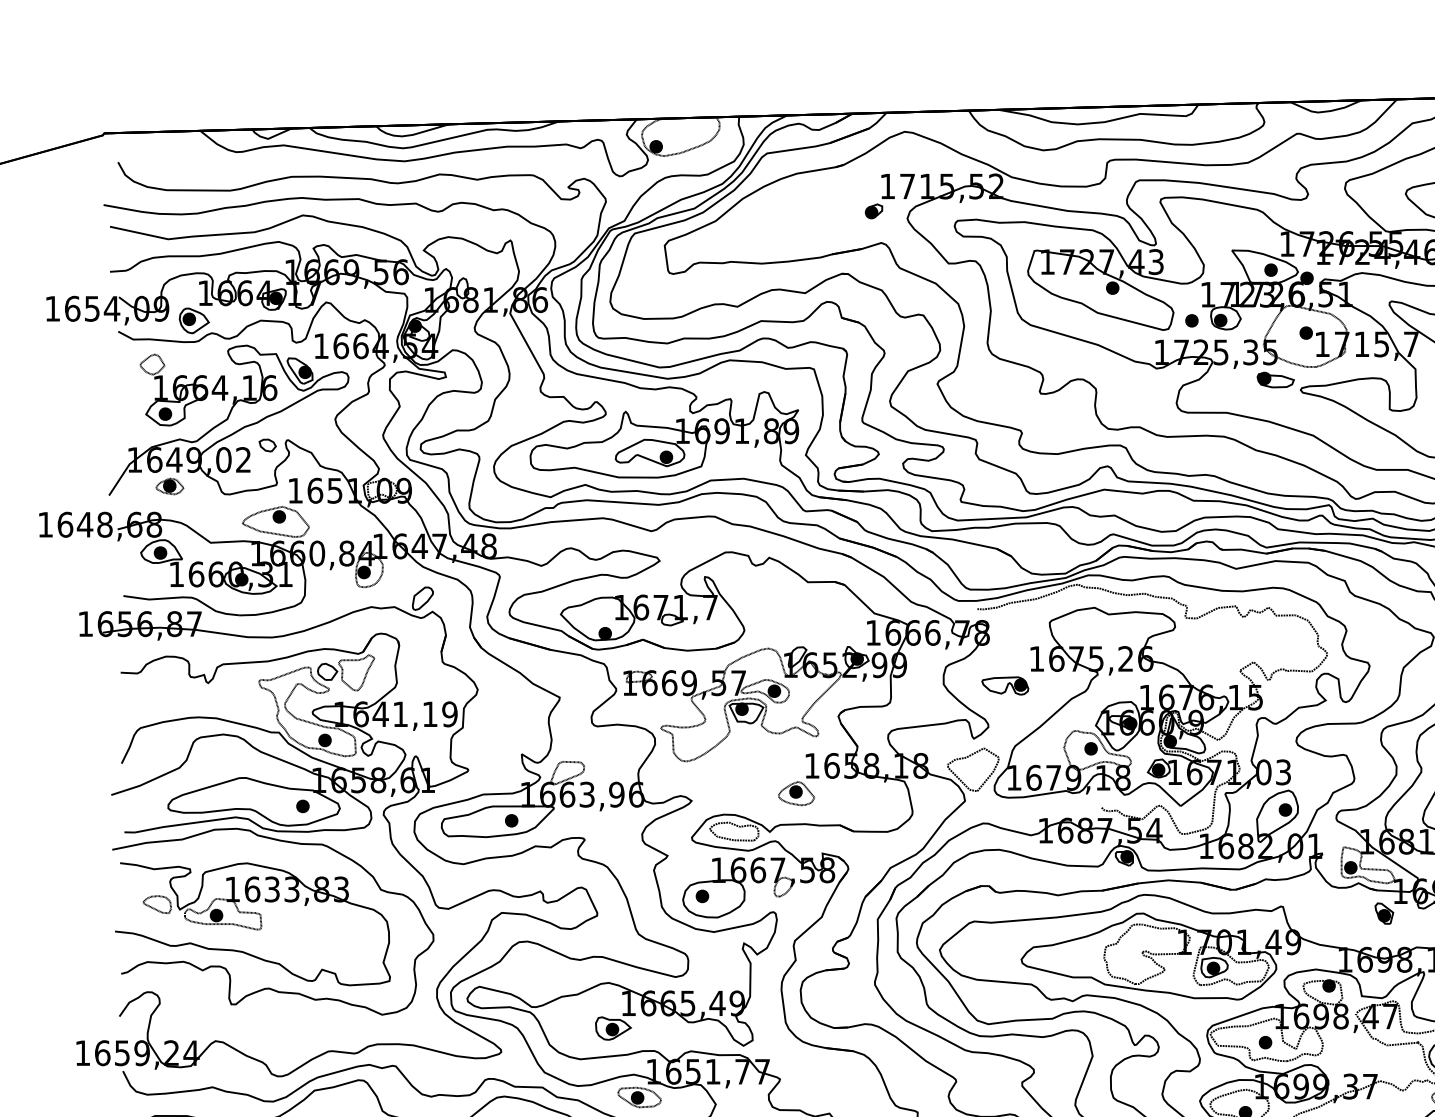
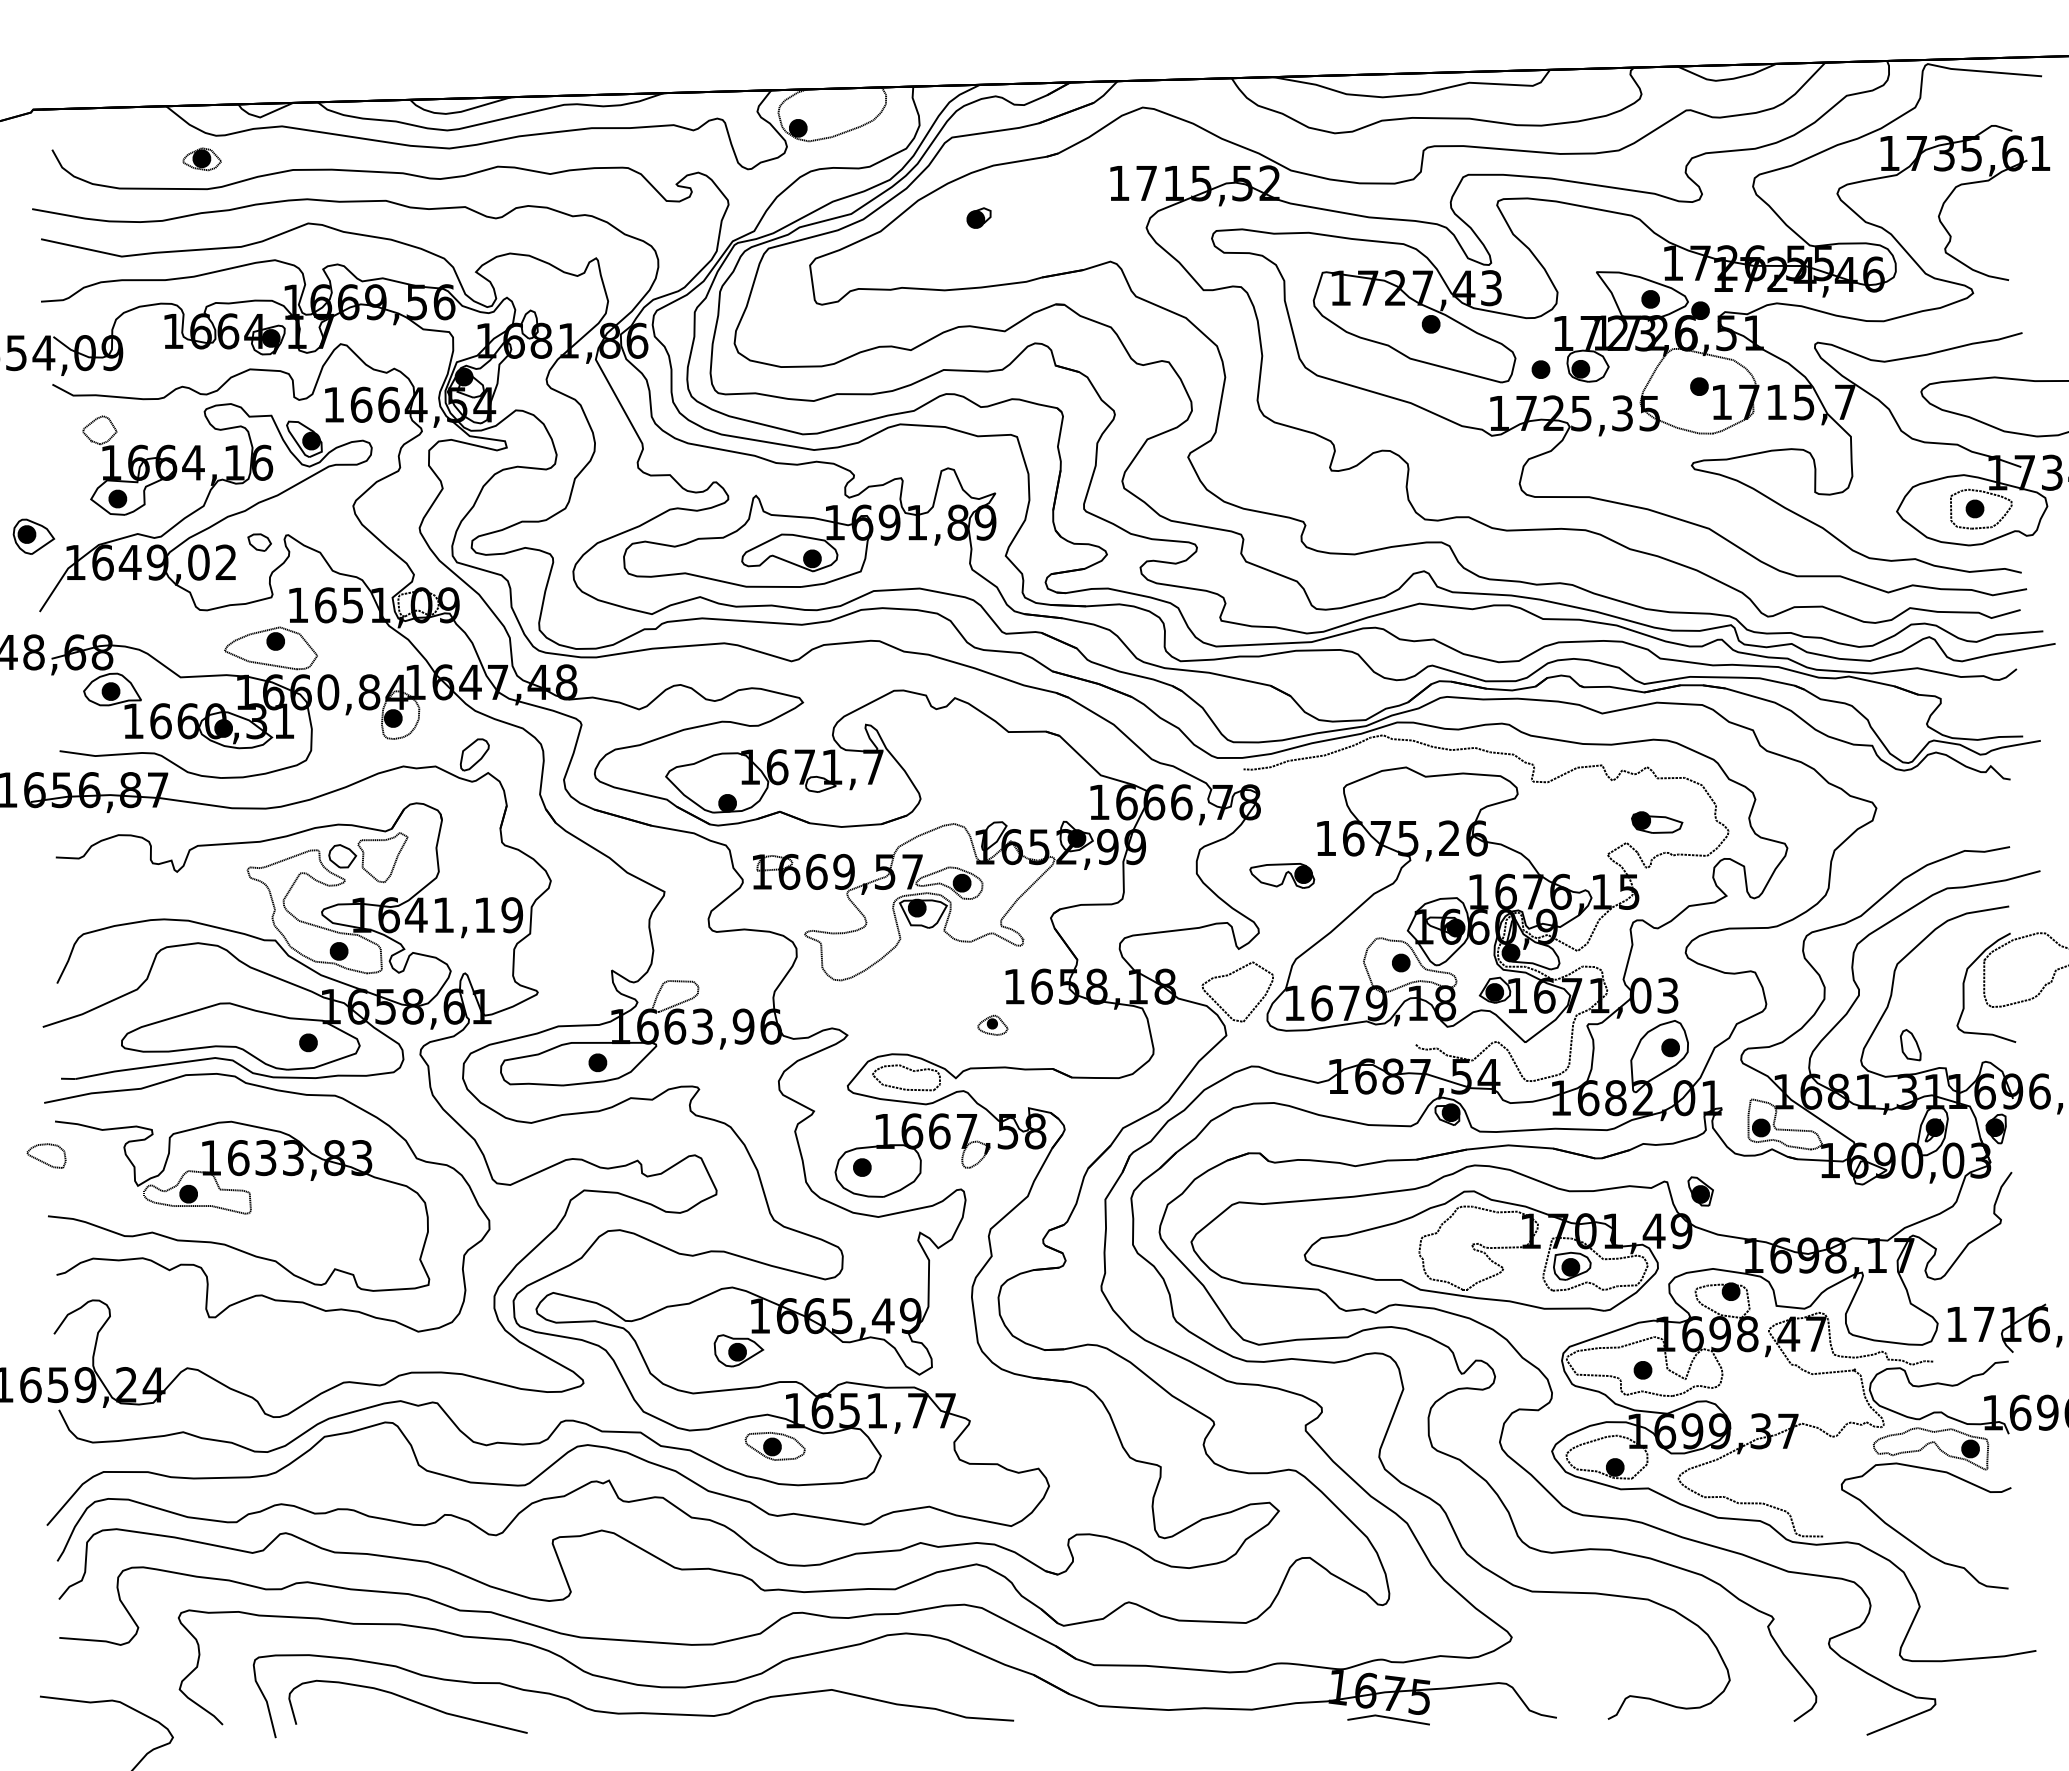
part: (873, 211) -> (978, 217), moved
part: (194, 320) -> (33, 536), moved
part: (1275, 379) -> (1657, 822), moved
part: (169, 486) -> (201, 159), moved
part: (796, 793) -> (992, 1025), size x0.6
part: (157, 904) -> (46, 1155), moved
part: (1384, 913) -> (1700, 1191), moved

